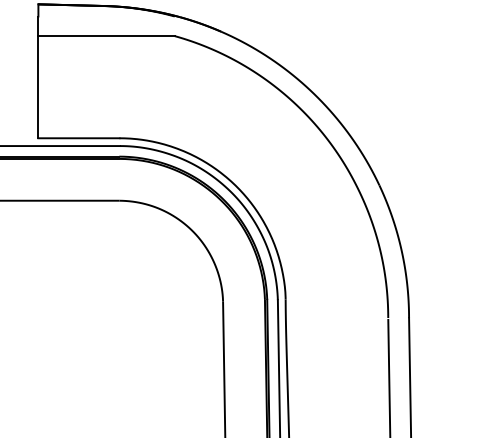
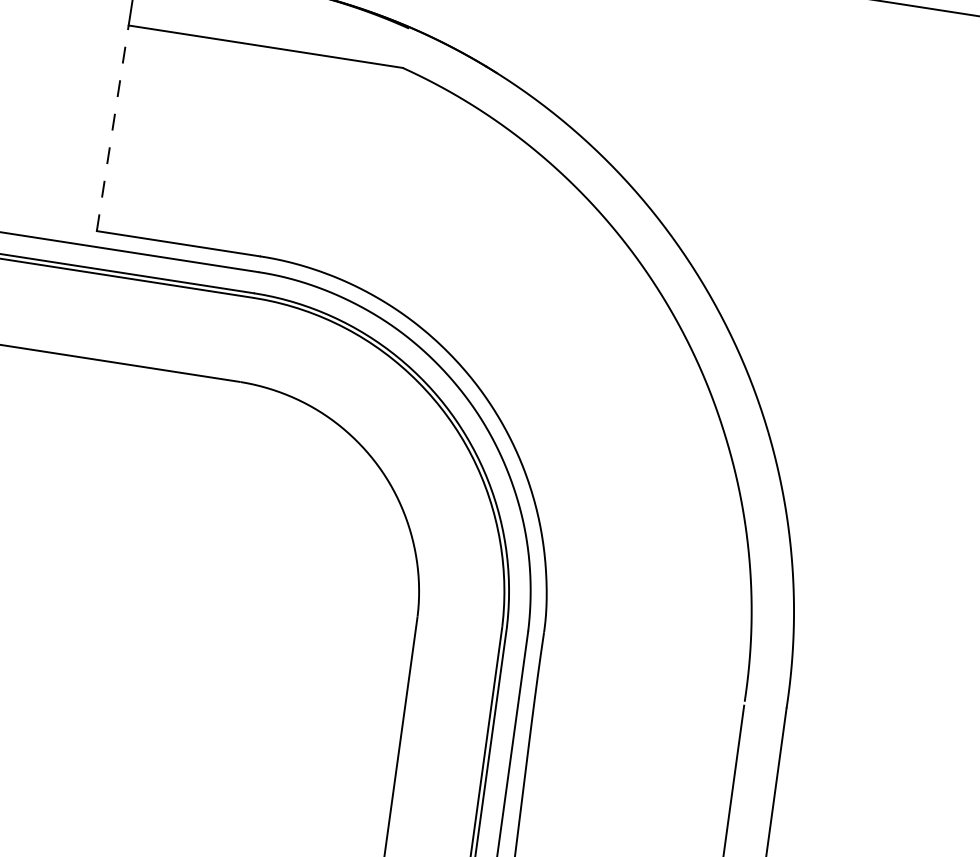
line: (38, 86) -> (113, 126), solid -> dashed

